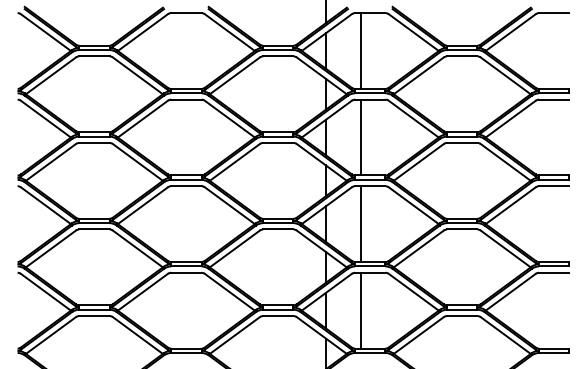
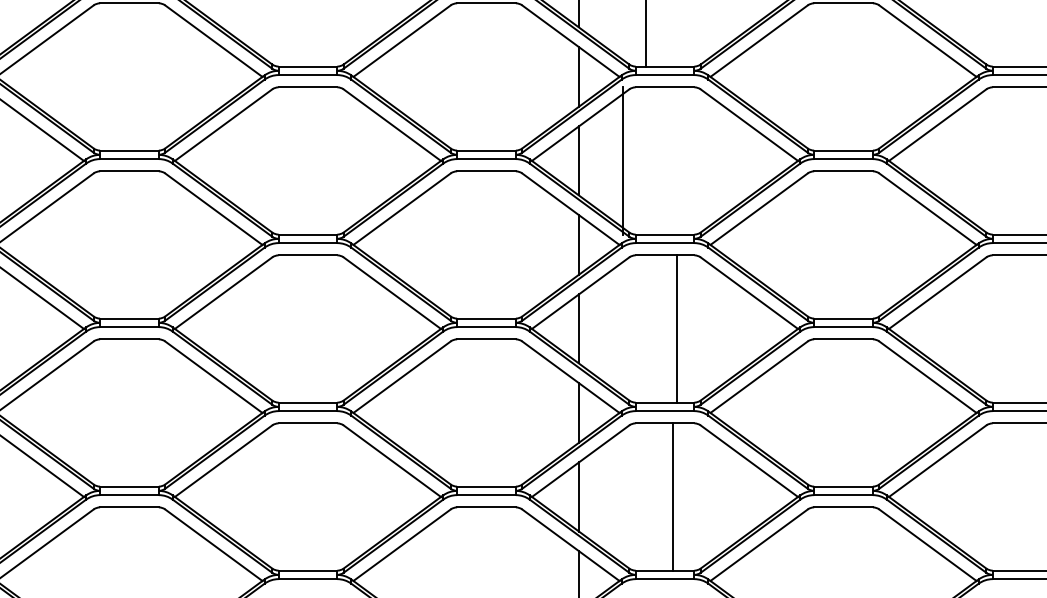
line: (360, 137) -> (622, 160), moved
line: (360, 224) -> (677, 329), moved
line: (360, 310) -> (673, 496), moved

